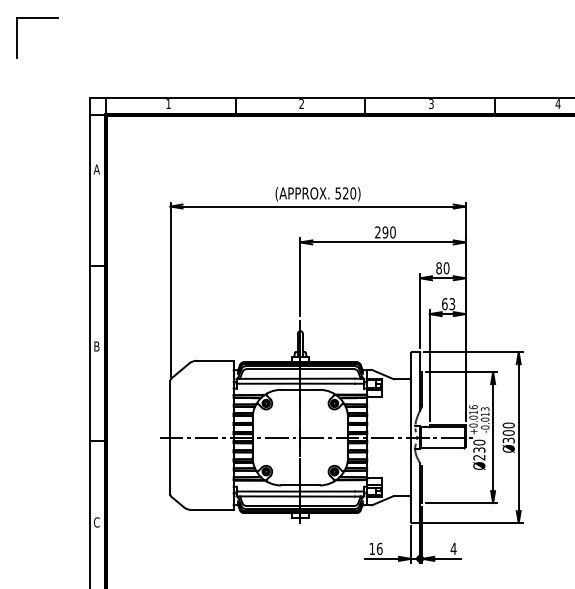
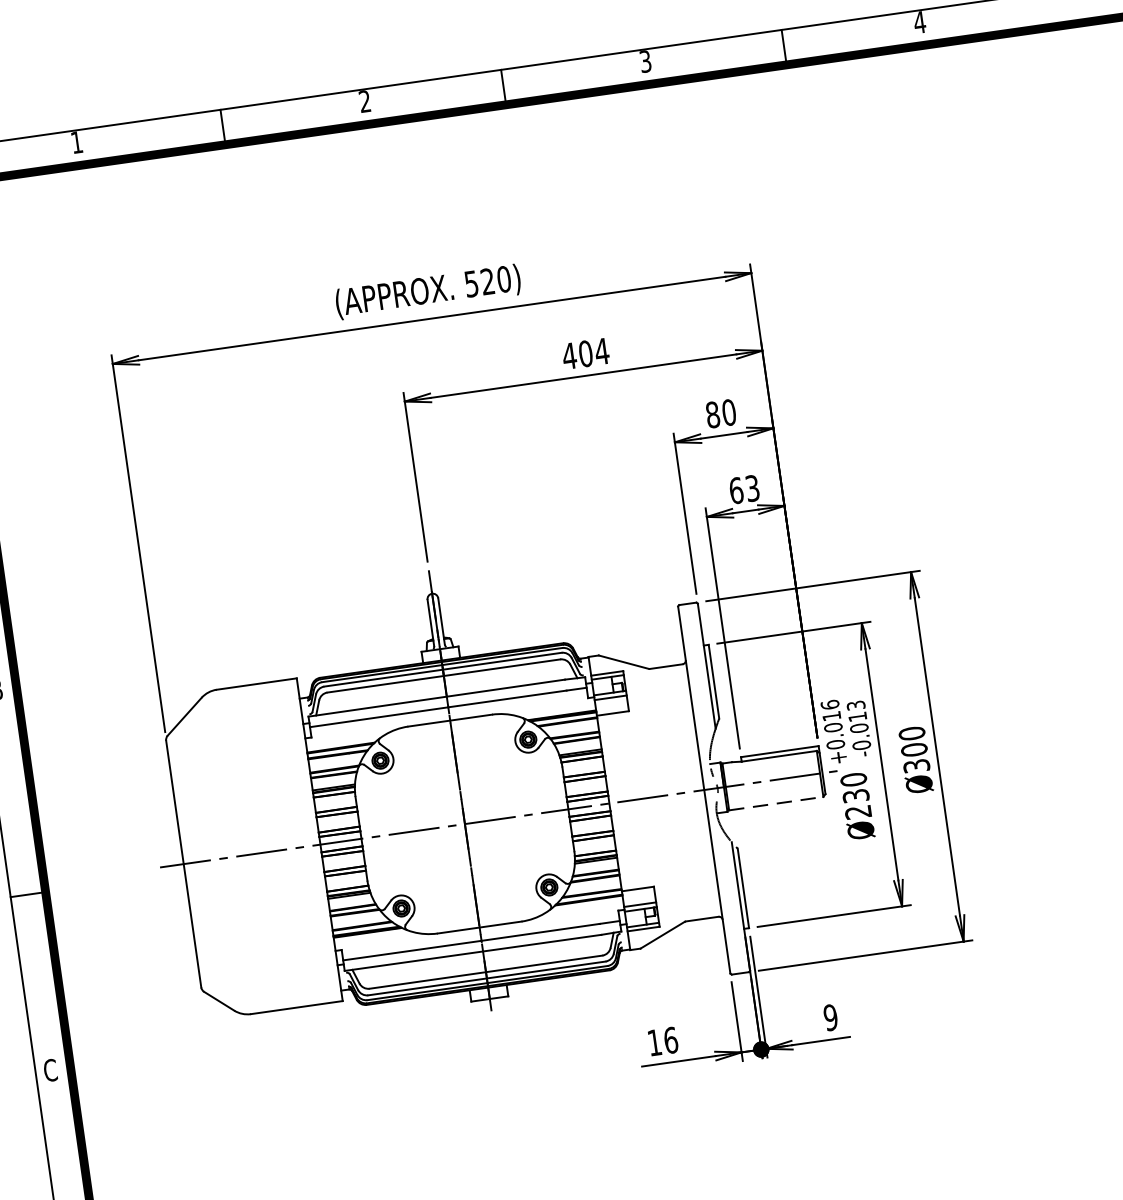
text: (384, 232) -> (583, 354), 290 -> 404
line: (442, 448) -> (775, 803), solid -> dashed
text: (453, 548) -> (830, 1016), 4 -> 9

